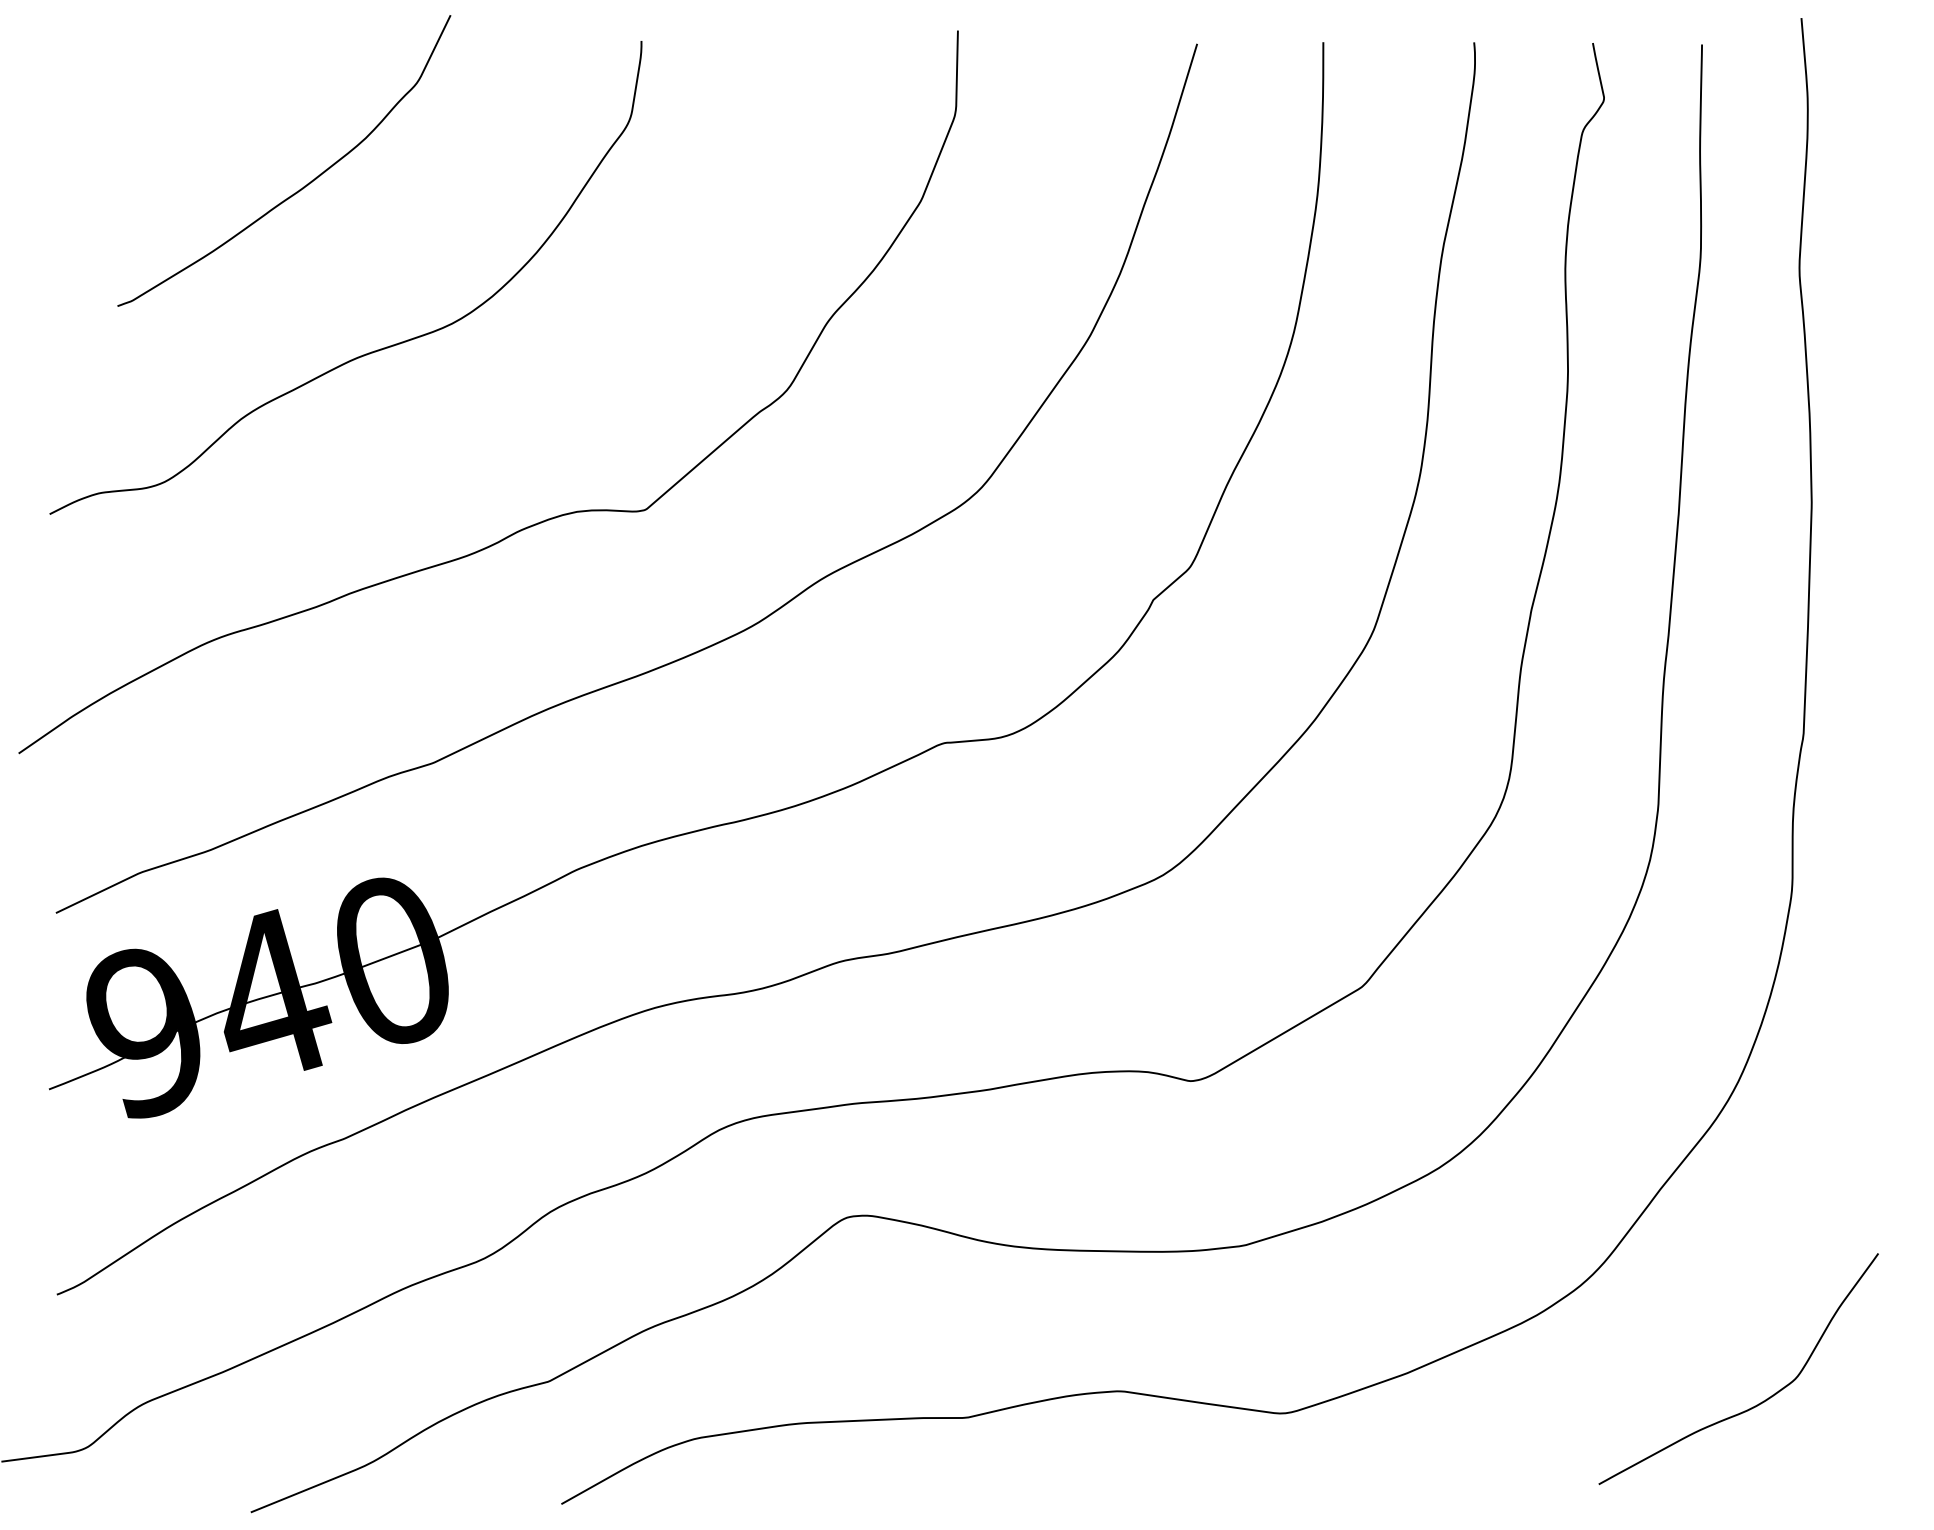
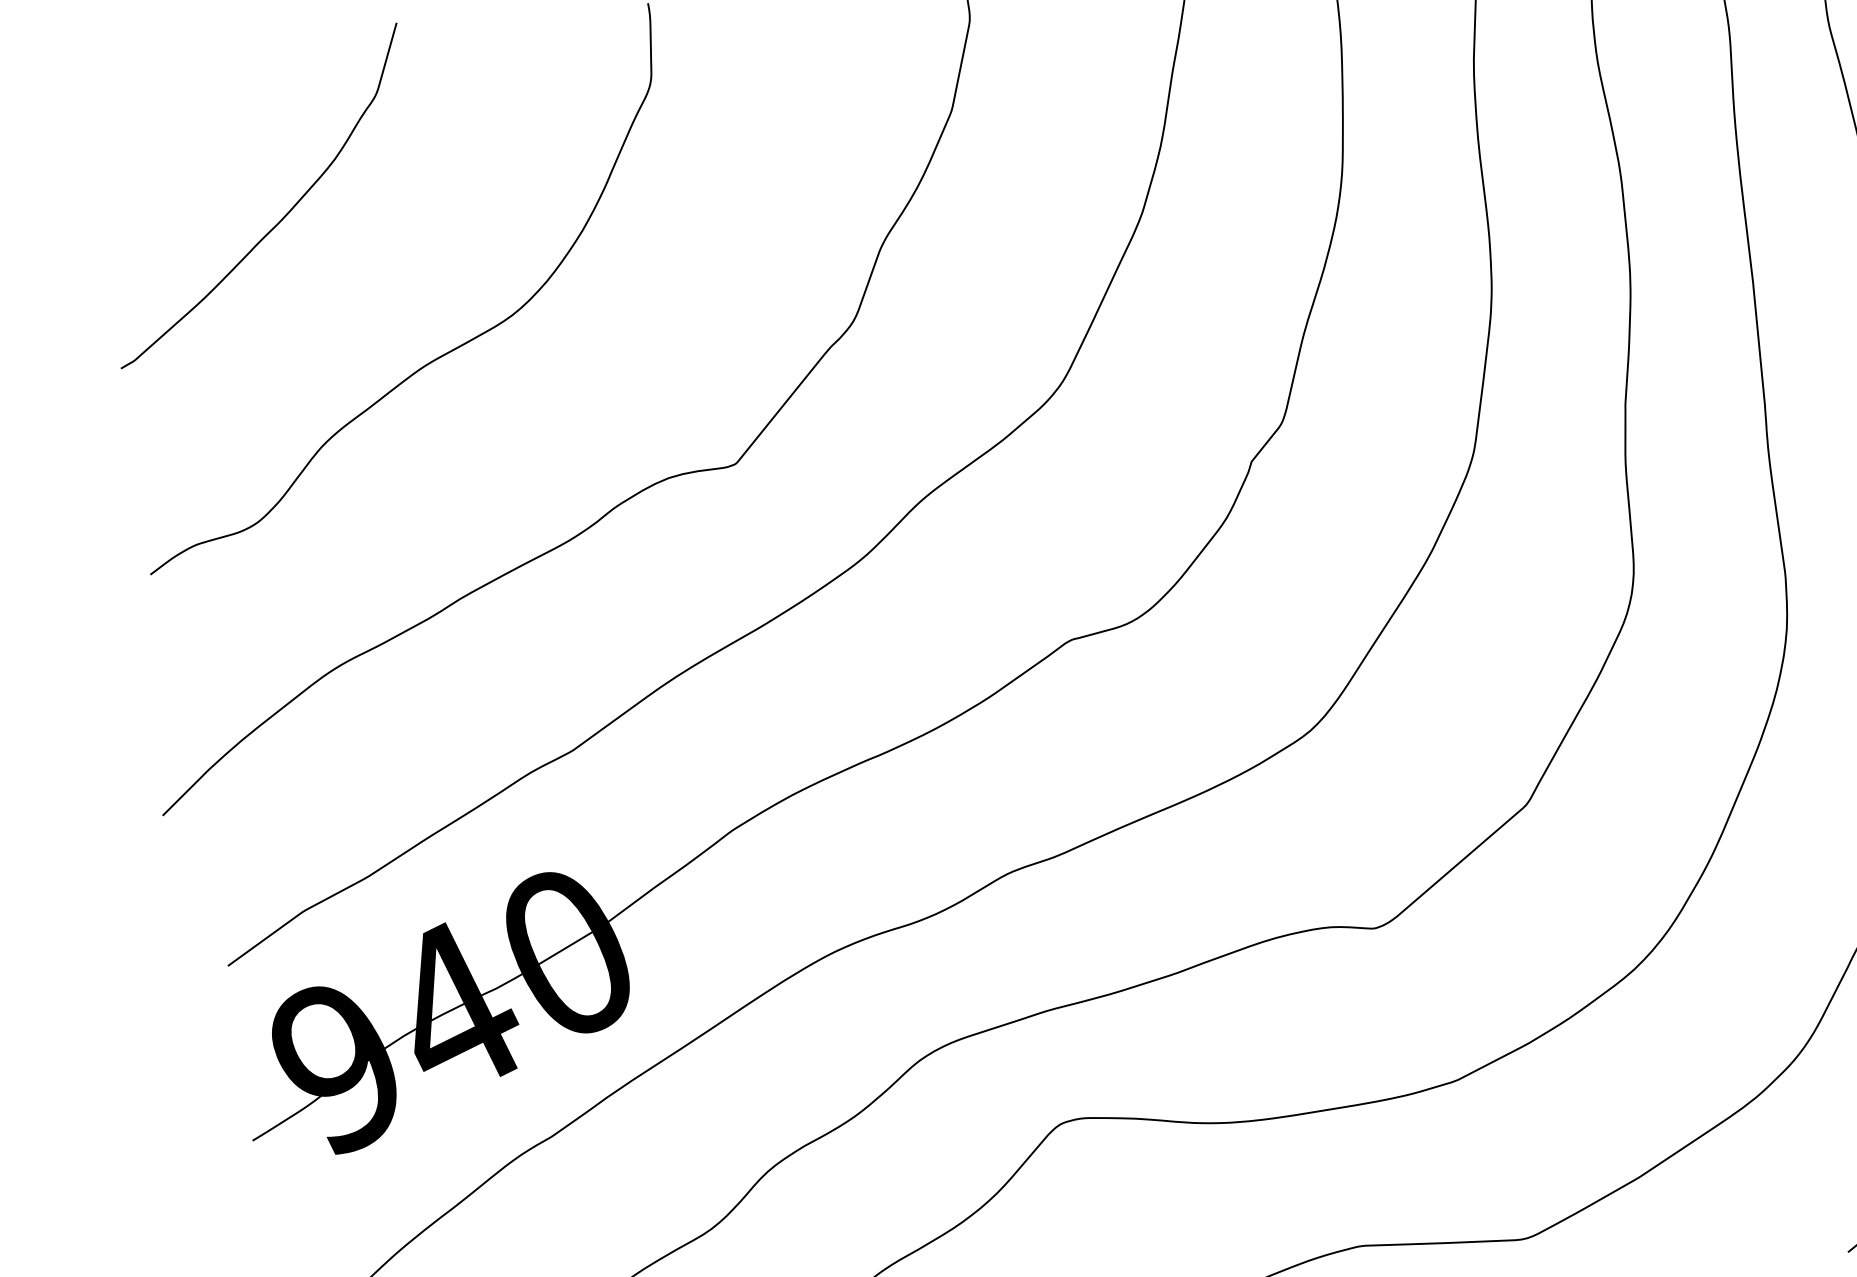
curve: (303, 186) -> (282, 217), moved

